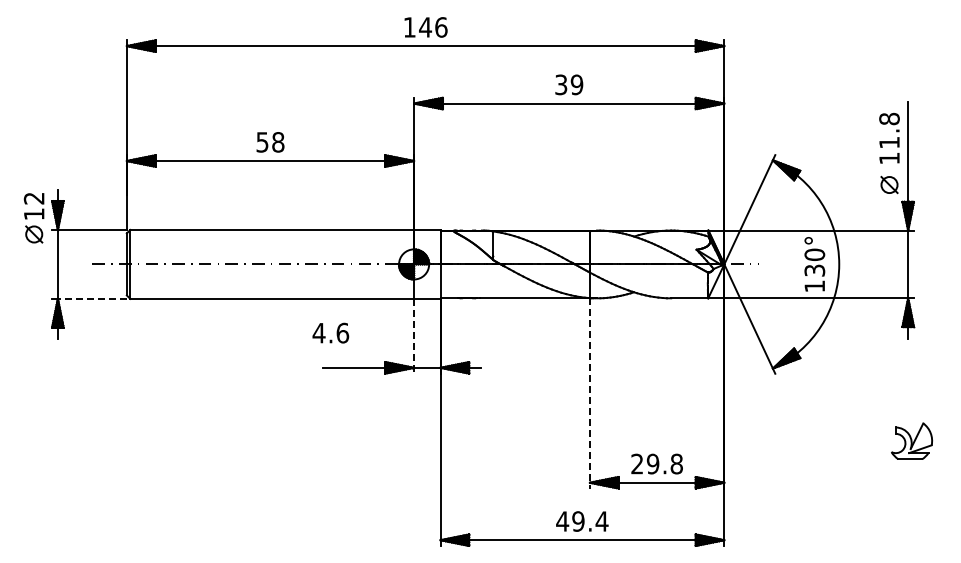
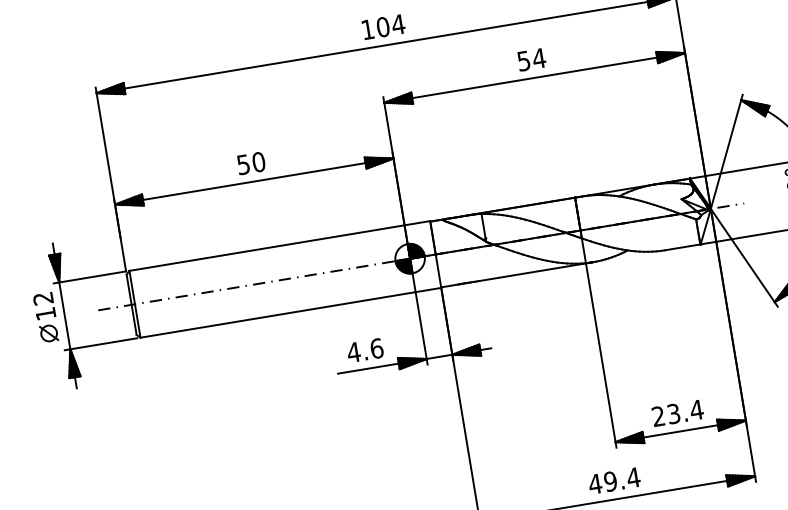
text: (433, 27) -> (390, 25), 146 -> 104
text: (569, 84) -> (531, 59), 39 -> 54
text: (278, 142) -> (259, 162), 58 -> 50
part: (33, 218) -> (45, 318), moved
line: (91, 298) -> (102, 343), dashed -> solid
text: (330, 332) -> (364, 349), moved
line: (414, 336) -> (422, 328), dashed -> solid
line: (589, 393) -> (600, 355), dashed -> solid
text: (664, 463) -> (684, 411), 29.8 -> 23.4

